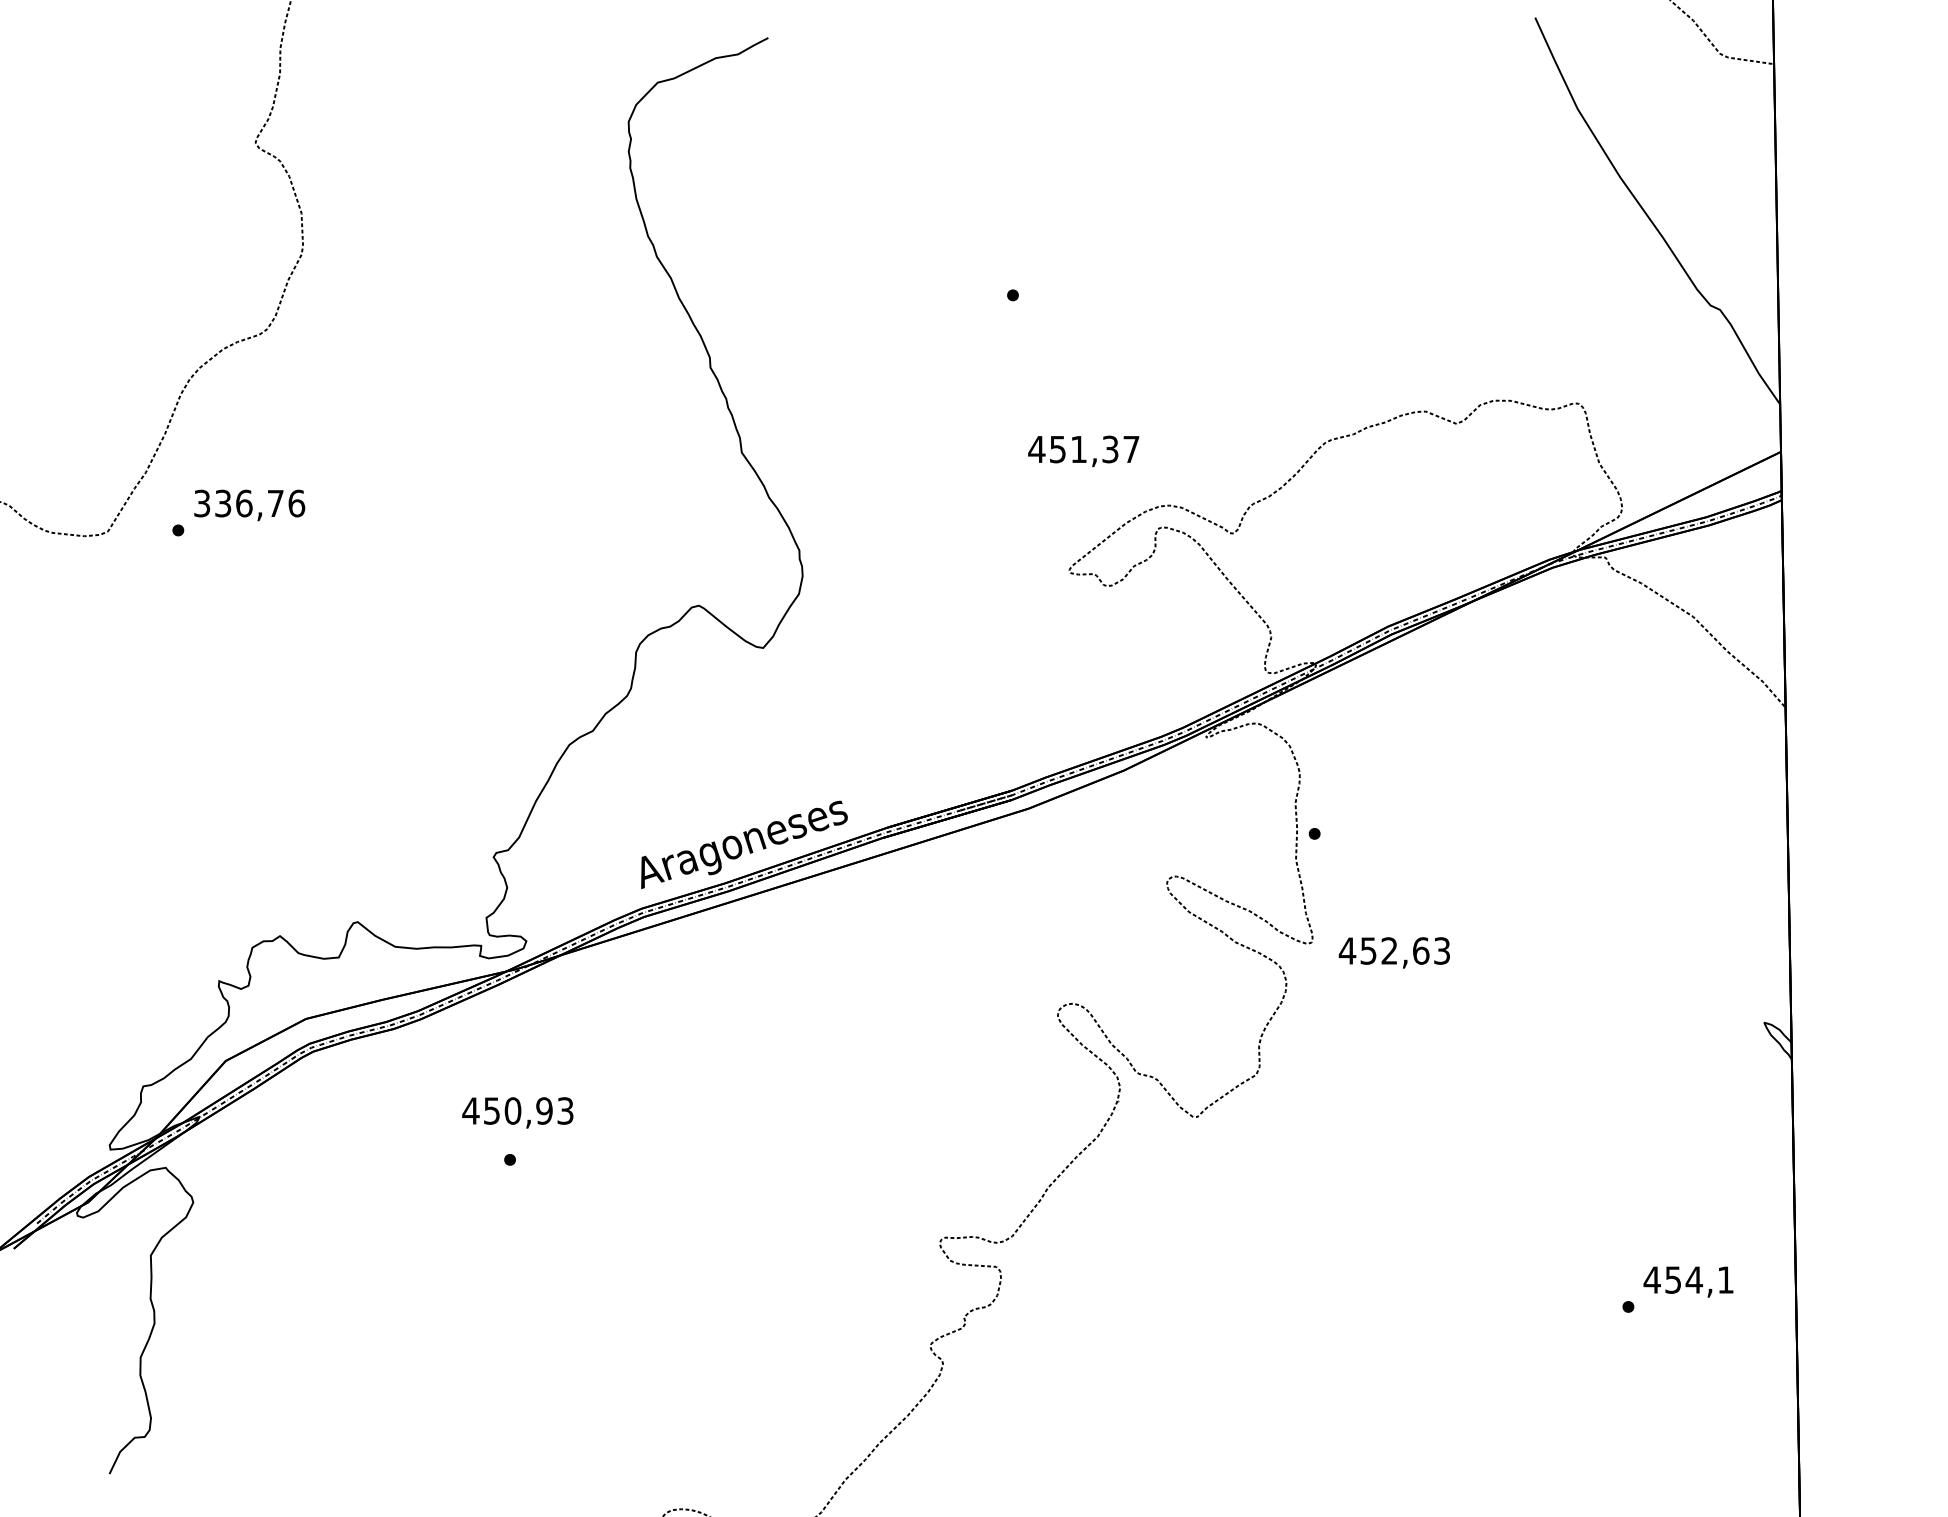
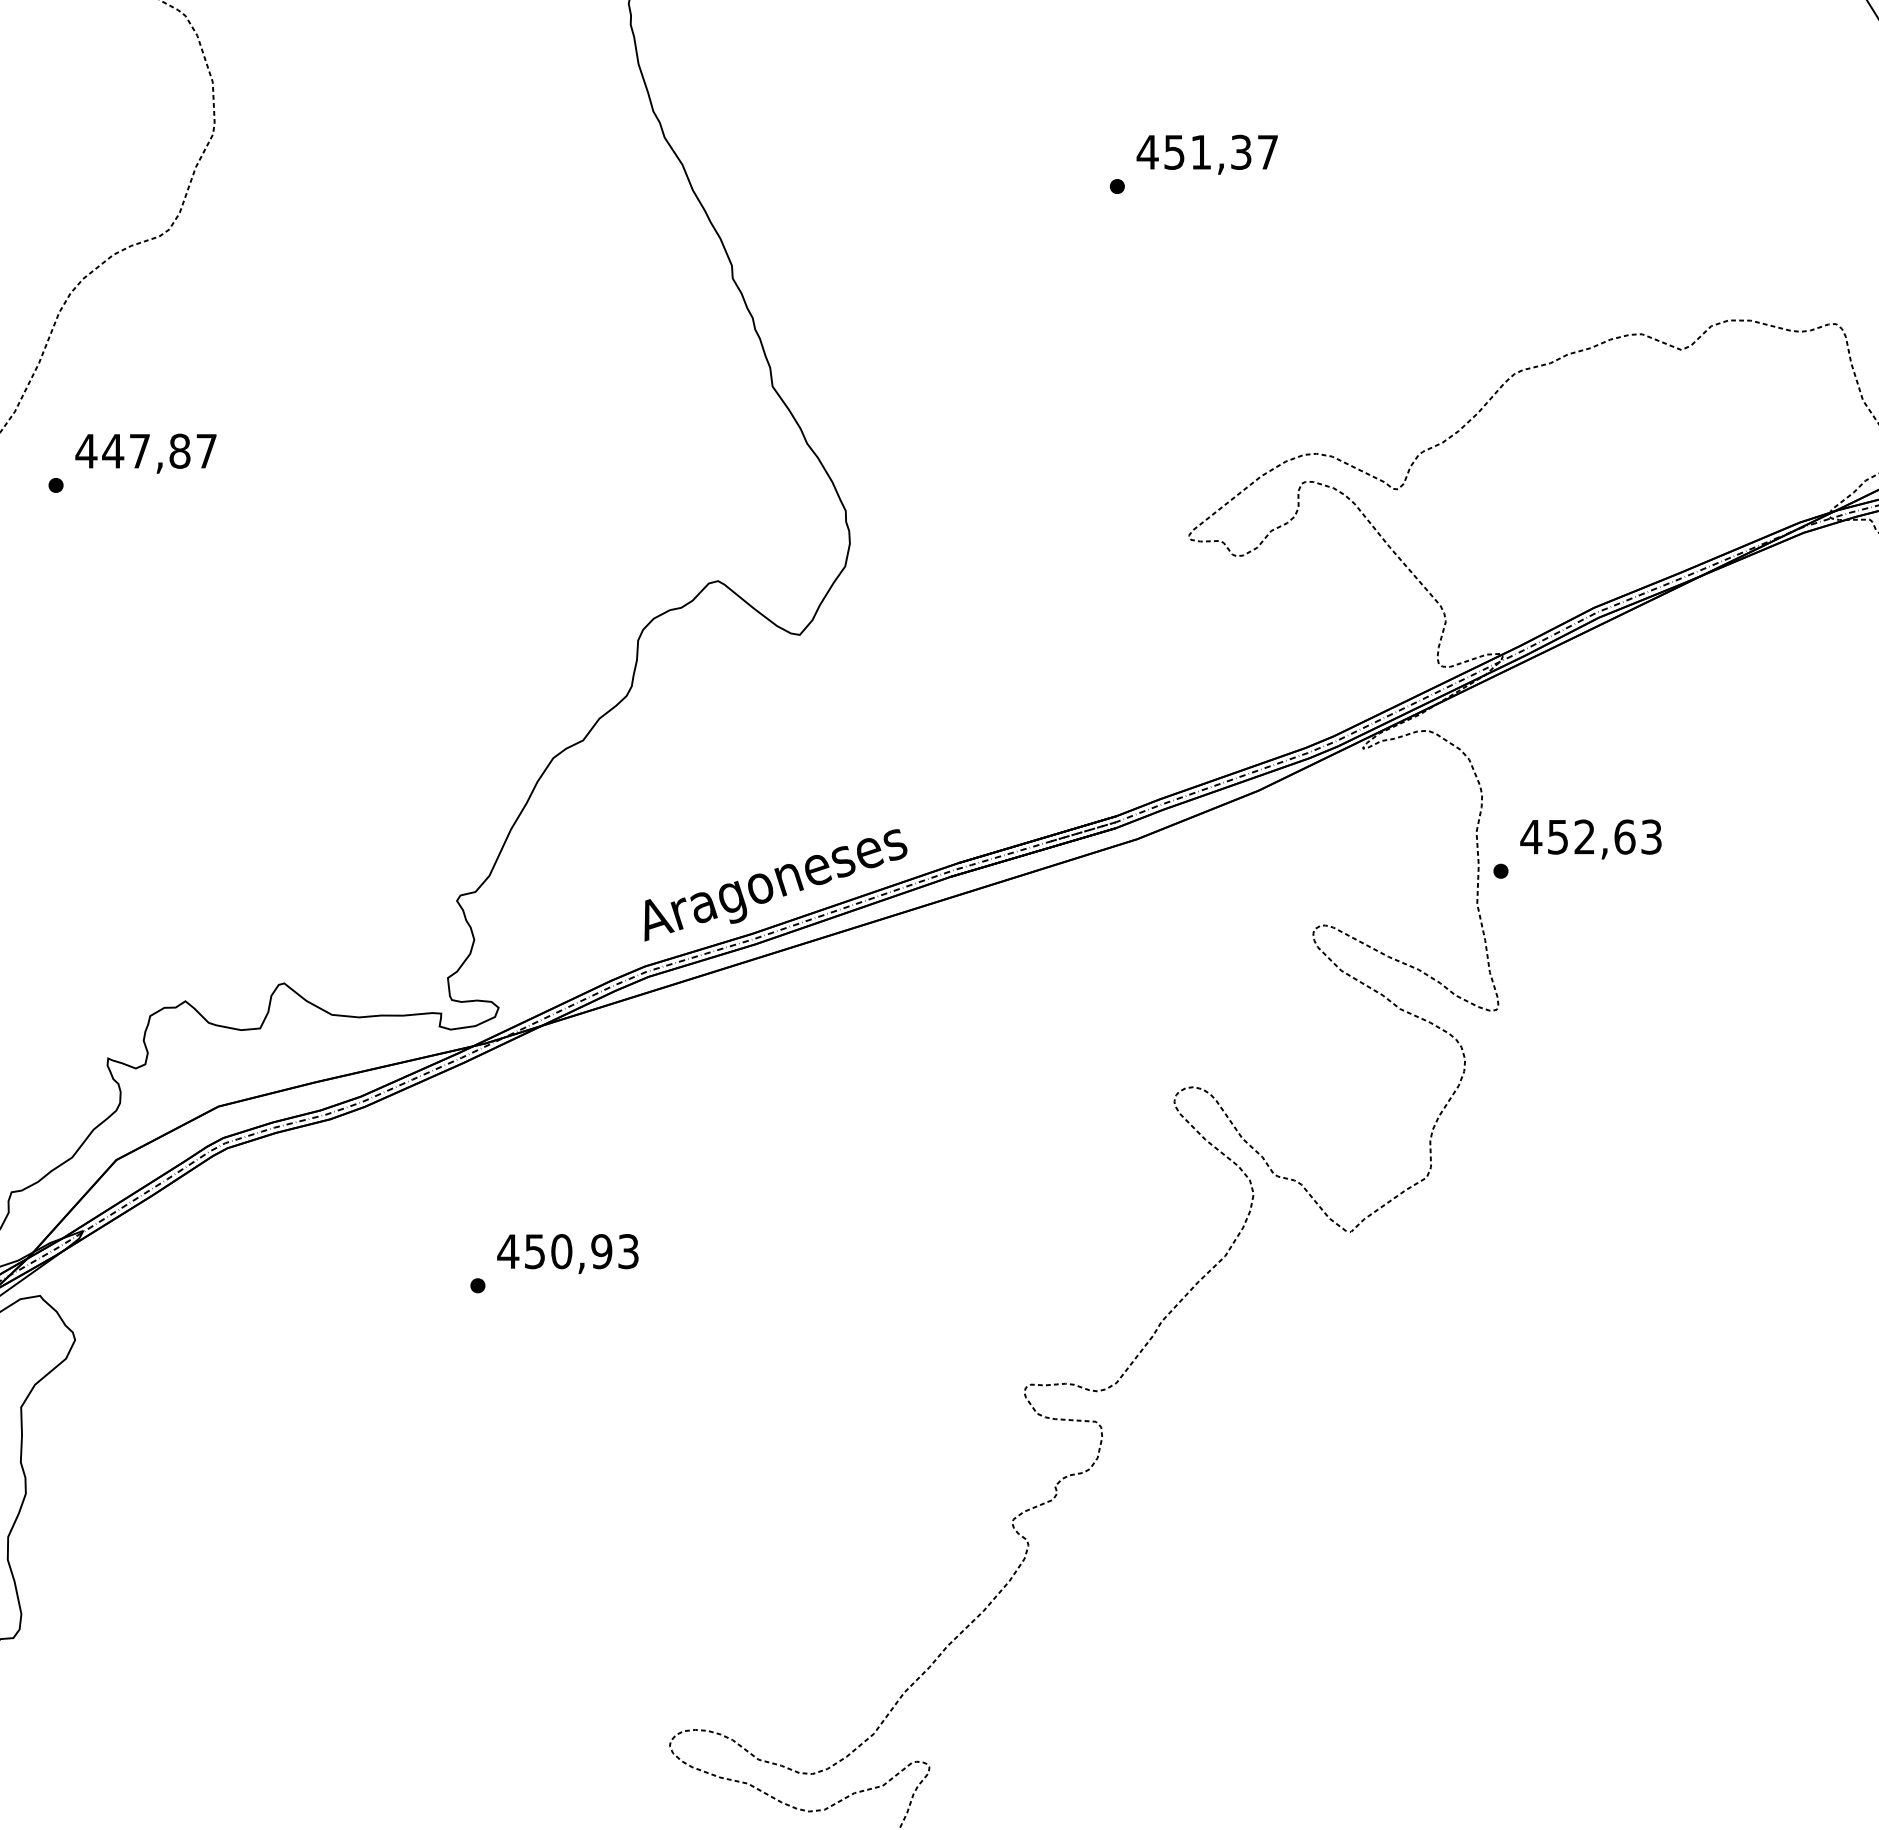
text: (1083, 451) -> (1207, 154), moved
text: (249, 503) -> (146, 451), 336,76 -> 447,87
text: (1393, 952) -> (1589, 838), moved
text: (517, 1112) -> (567, 1253), moved

